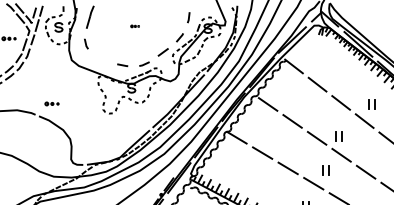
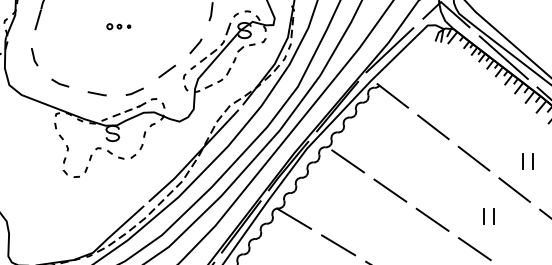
part: (134, 26) -> (117, 26), size x1.67
line: (101, 58) -> (60, 82), added
part: (338, 136) -> (488, 216), moved

